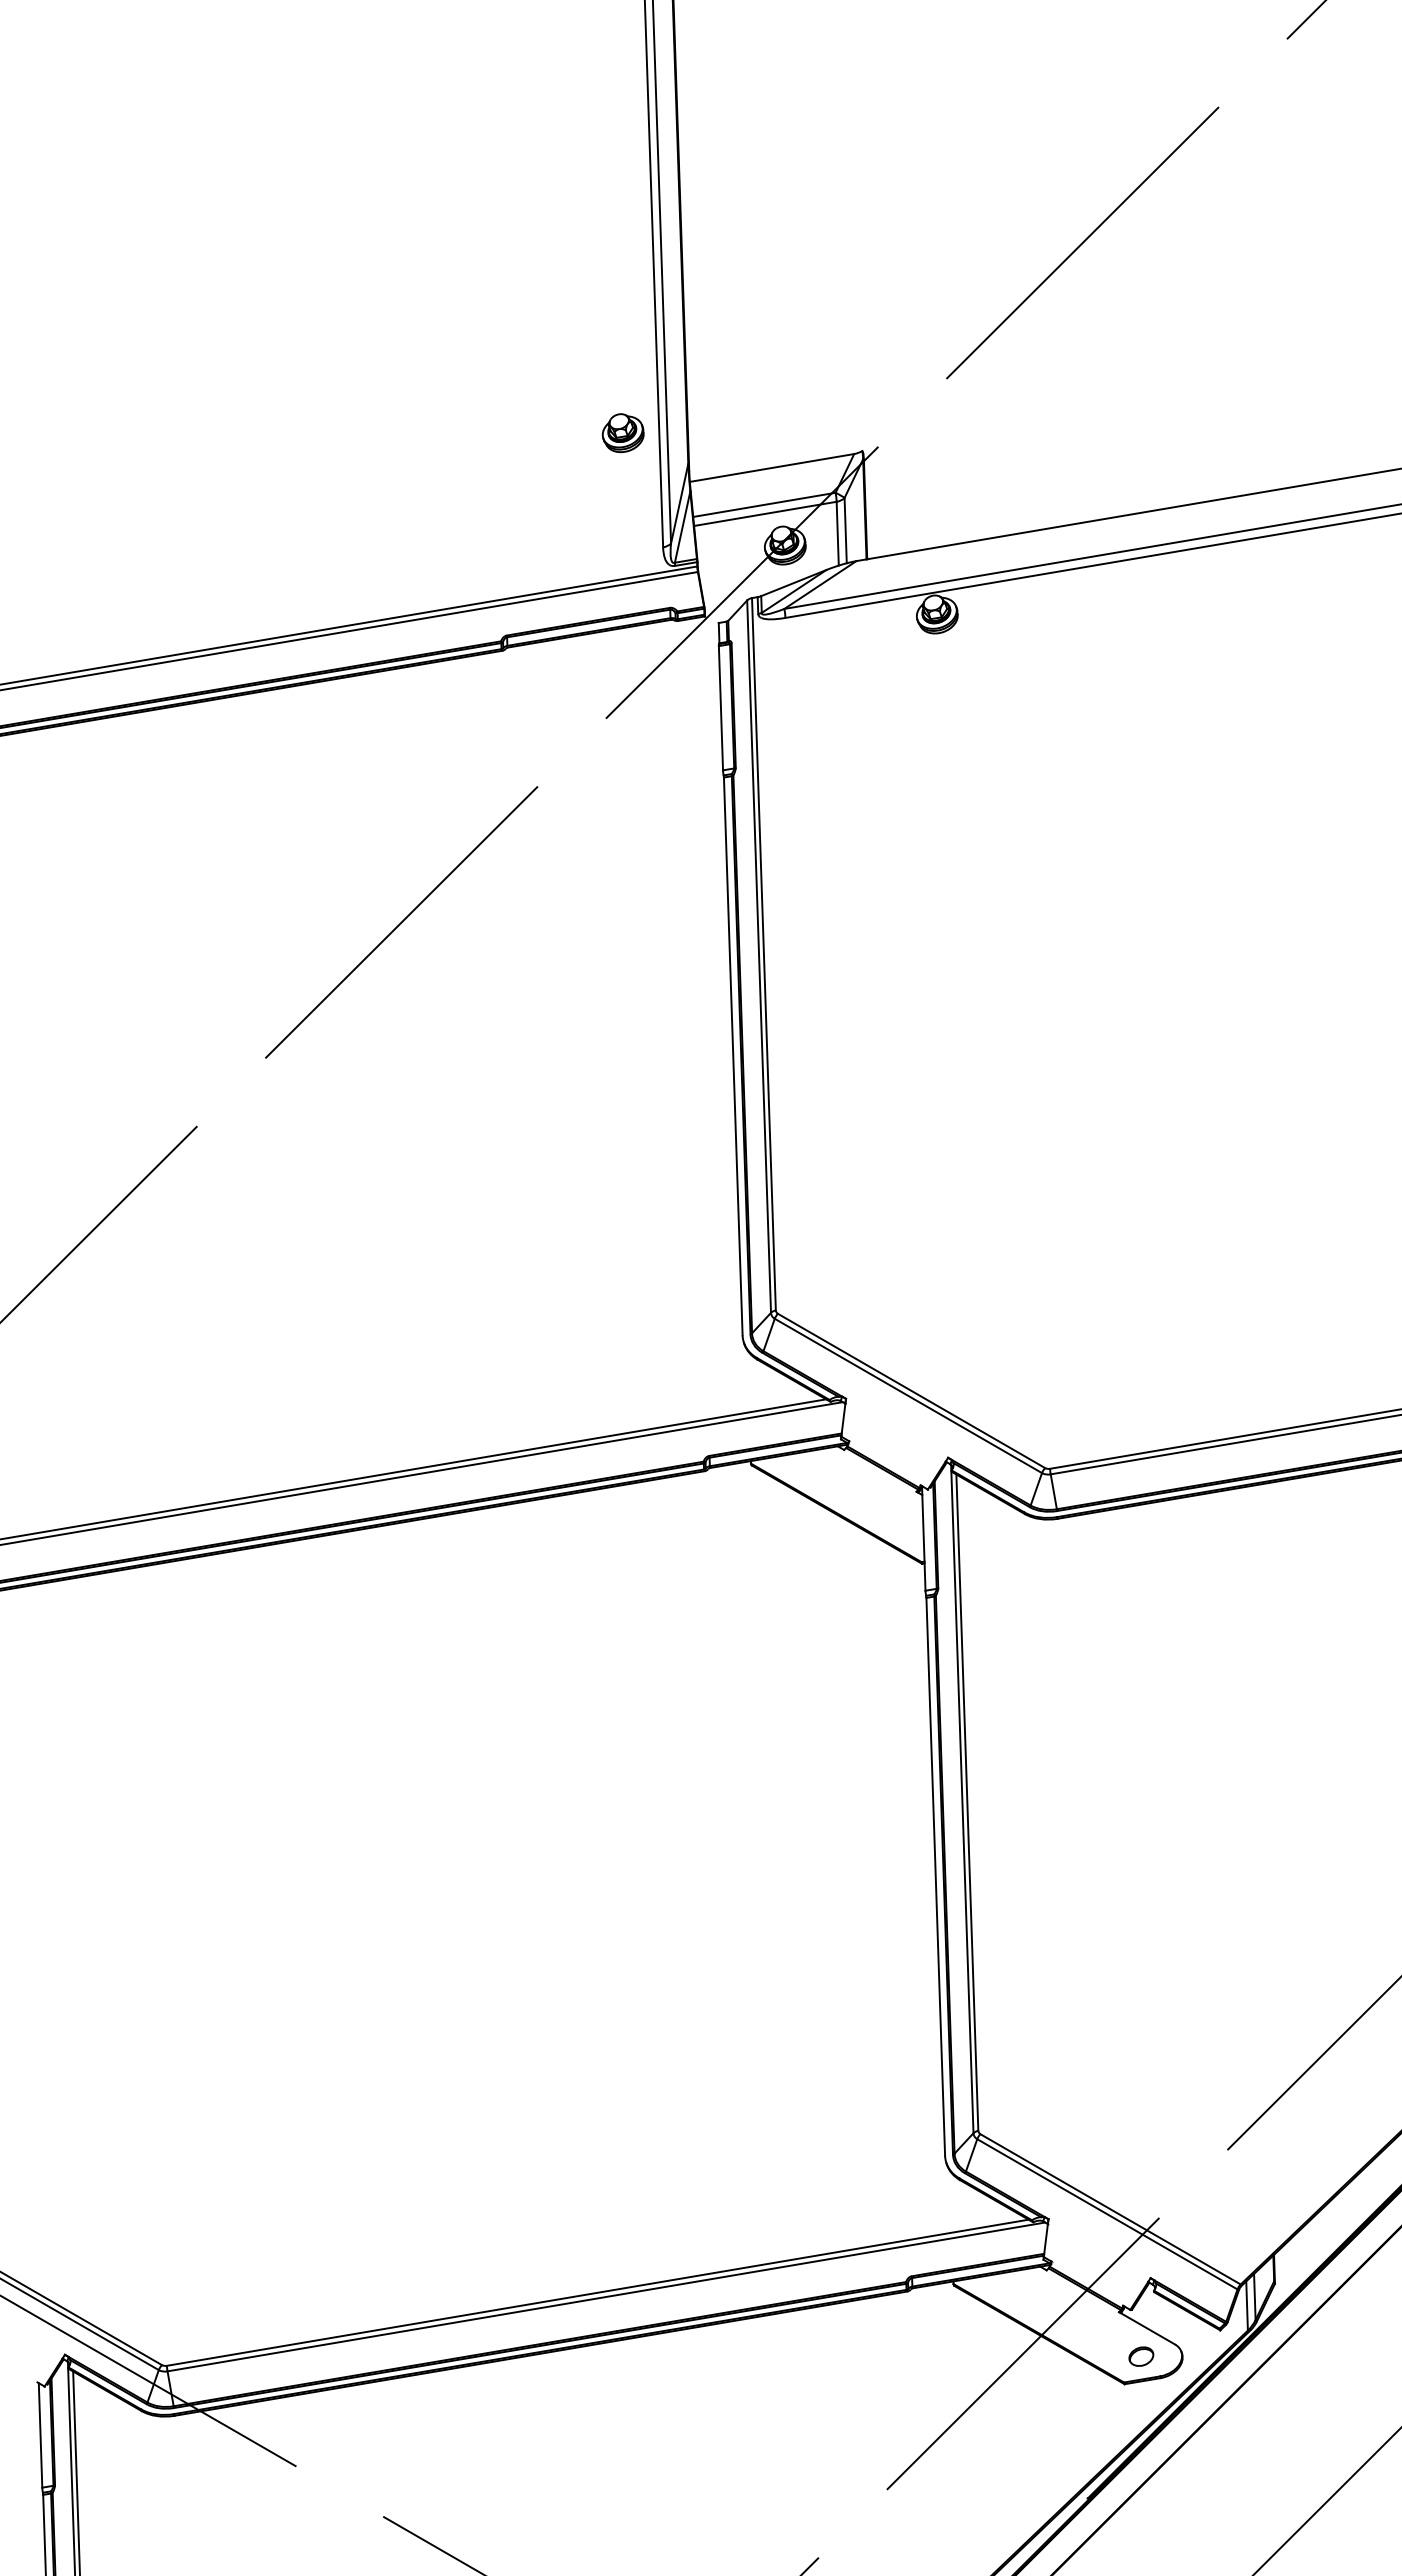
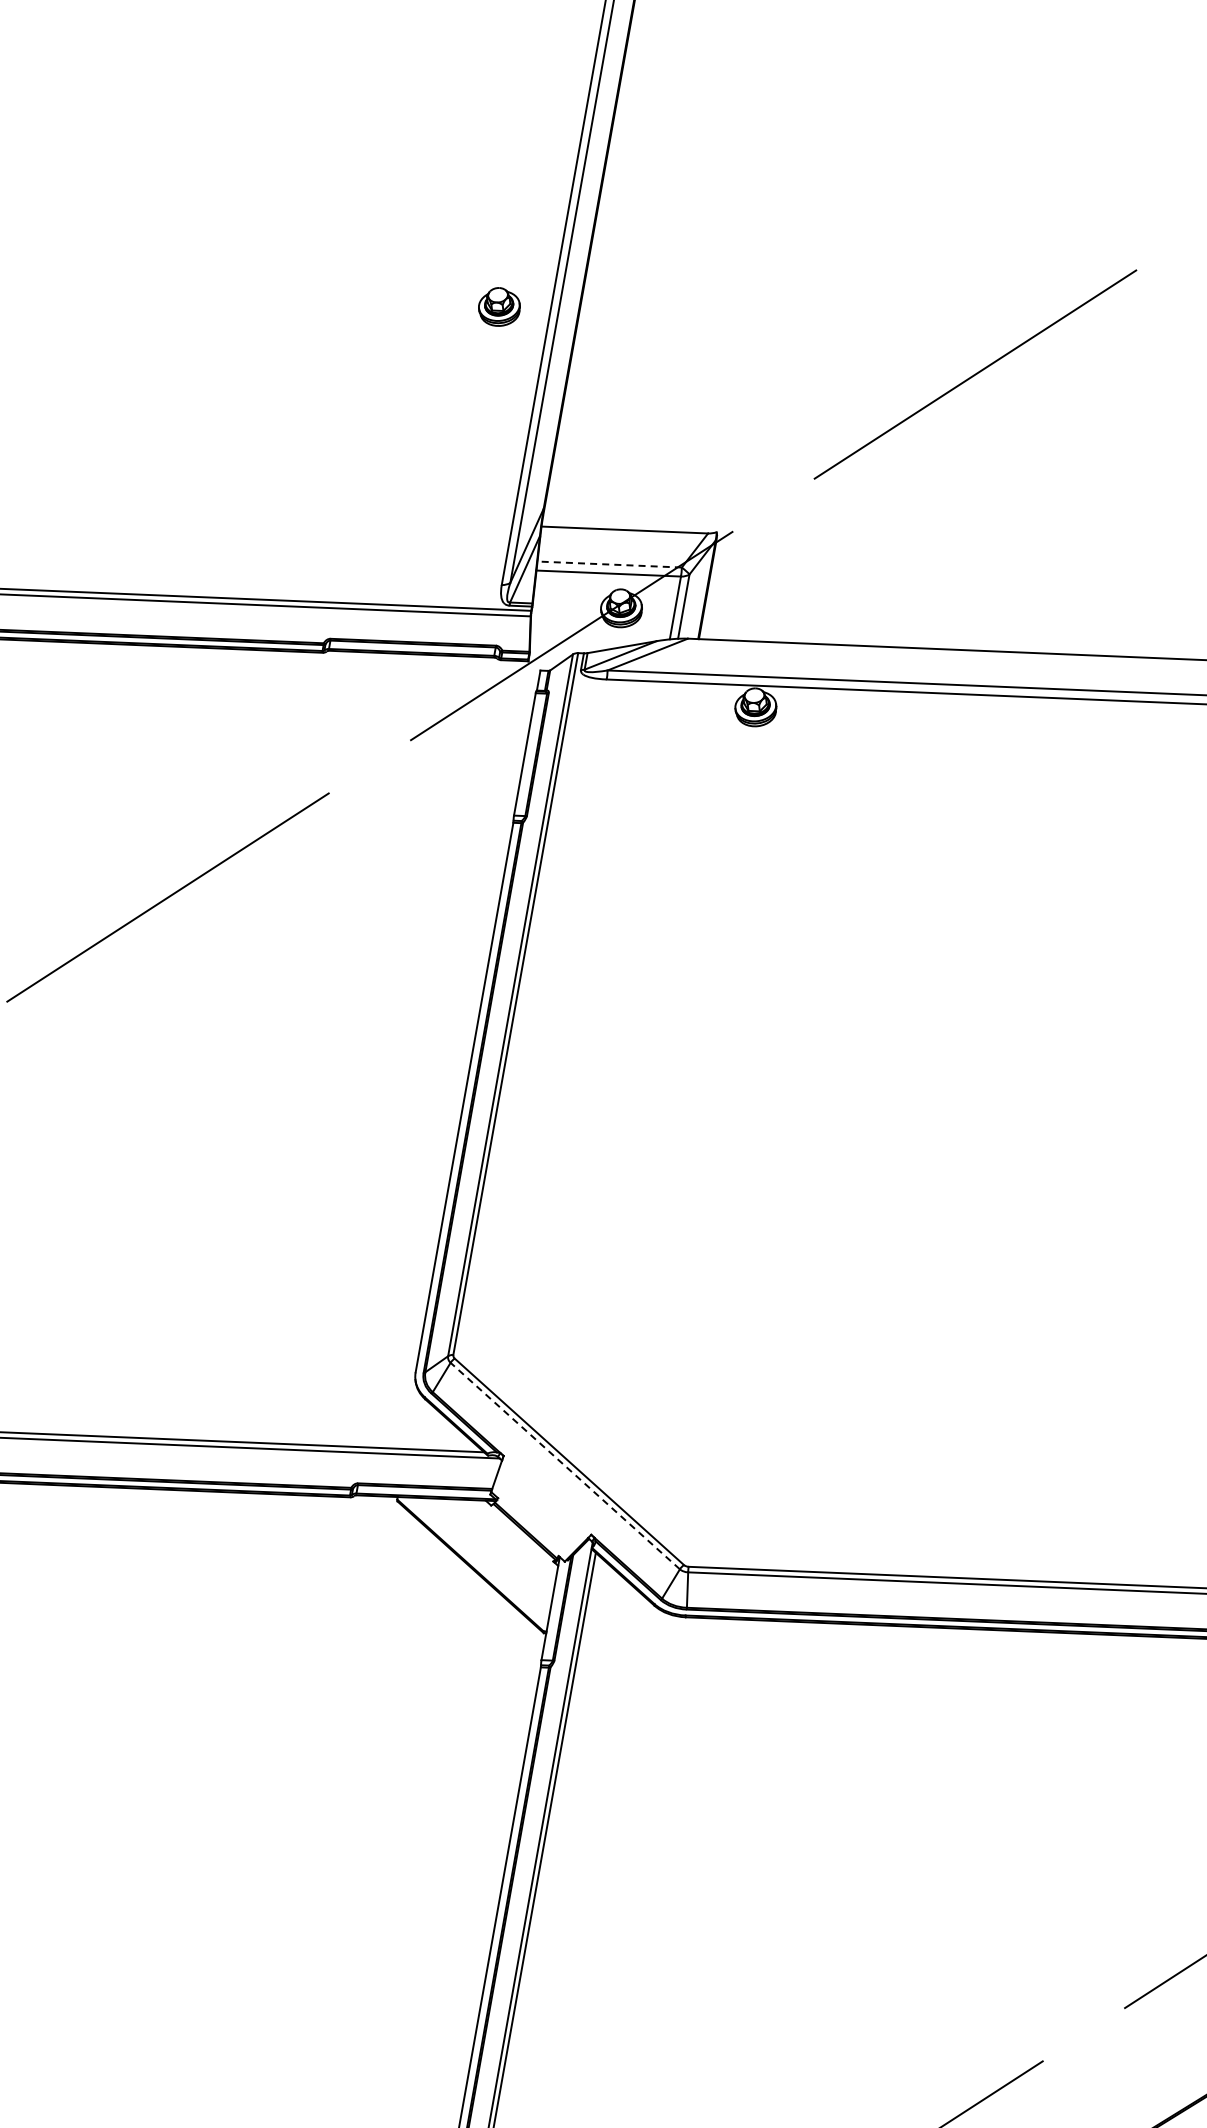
part: (622, 433) -> (498, 307), moved
line: (763, 504) -> (608, 563), solid -> dashed
line: (907, 1395) -> (564, 1465), solid -> dashed

